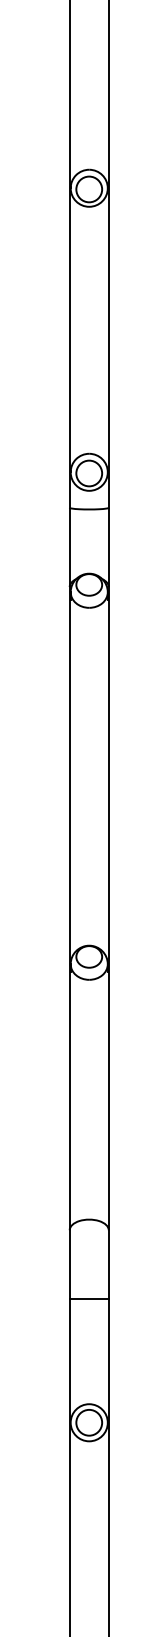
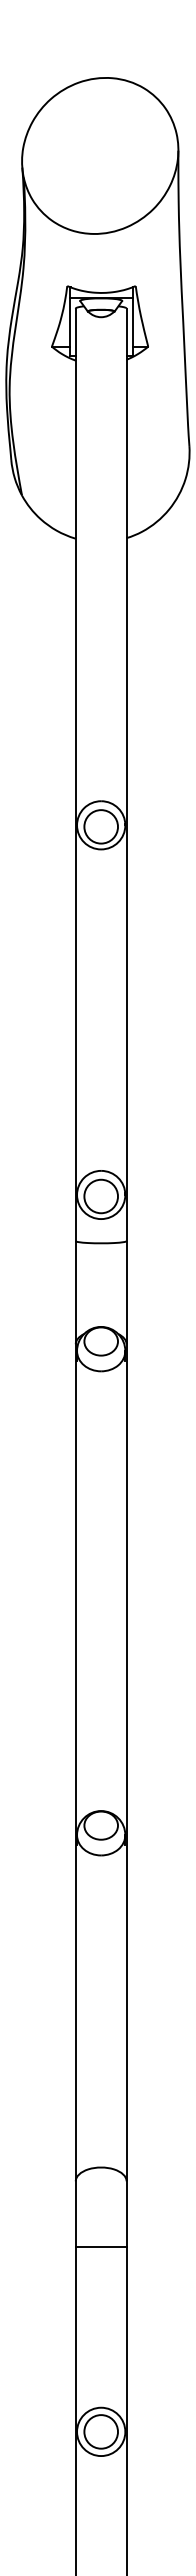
line: (88, 1298) -> (100, 2247), moved

